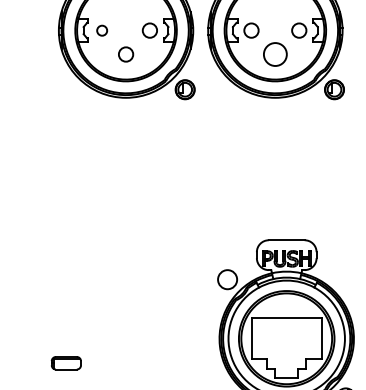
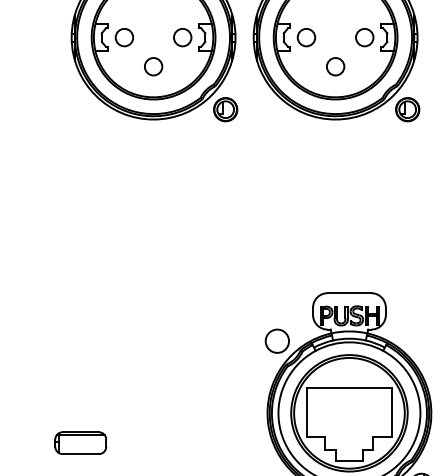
circle: (102, 30) -> (124, 37), size x1.43
circle: (275, 54) -> (335, 66), size x0.62
part: (66, 362) -> (80, 442), size x1.43

